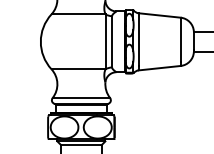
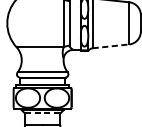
line: (160, 68) -> (111, 46), solid -> dashed
line: (81, 145) -> (42, 113), solid -> dashed

